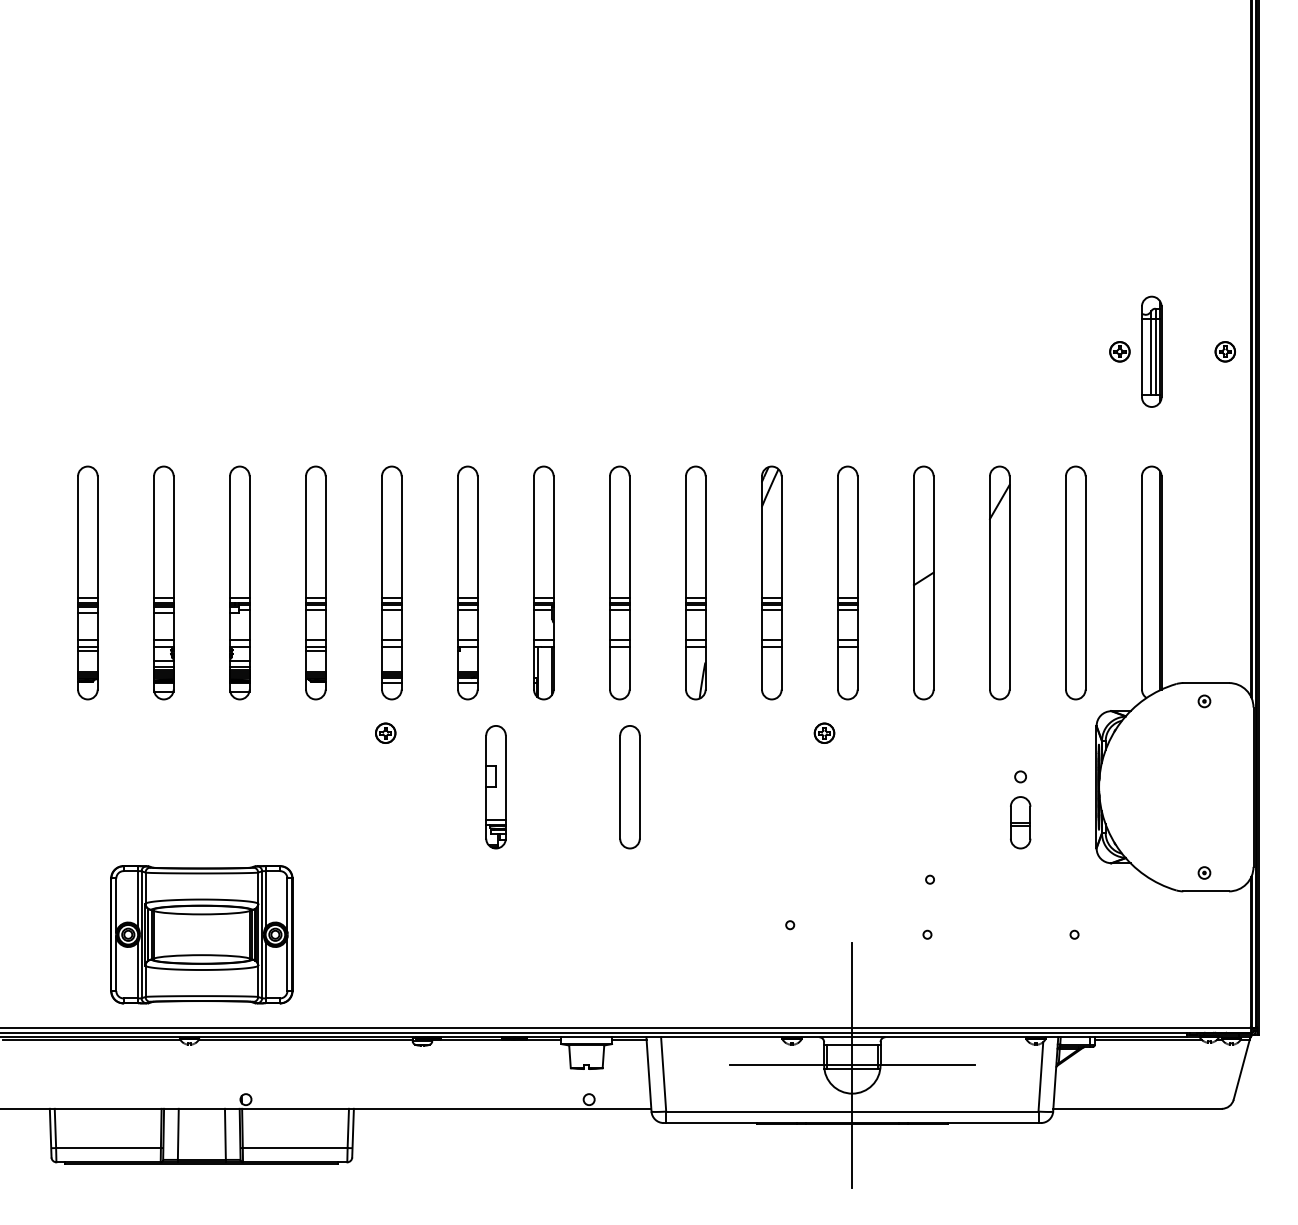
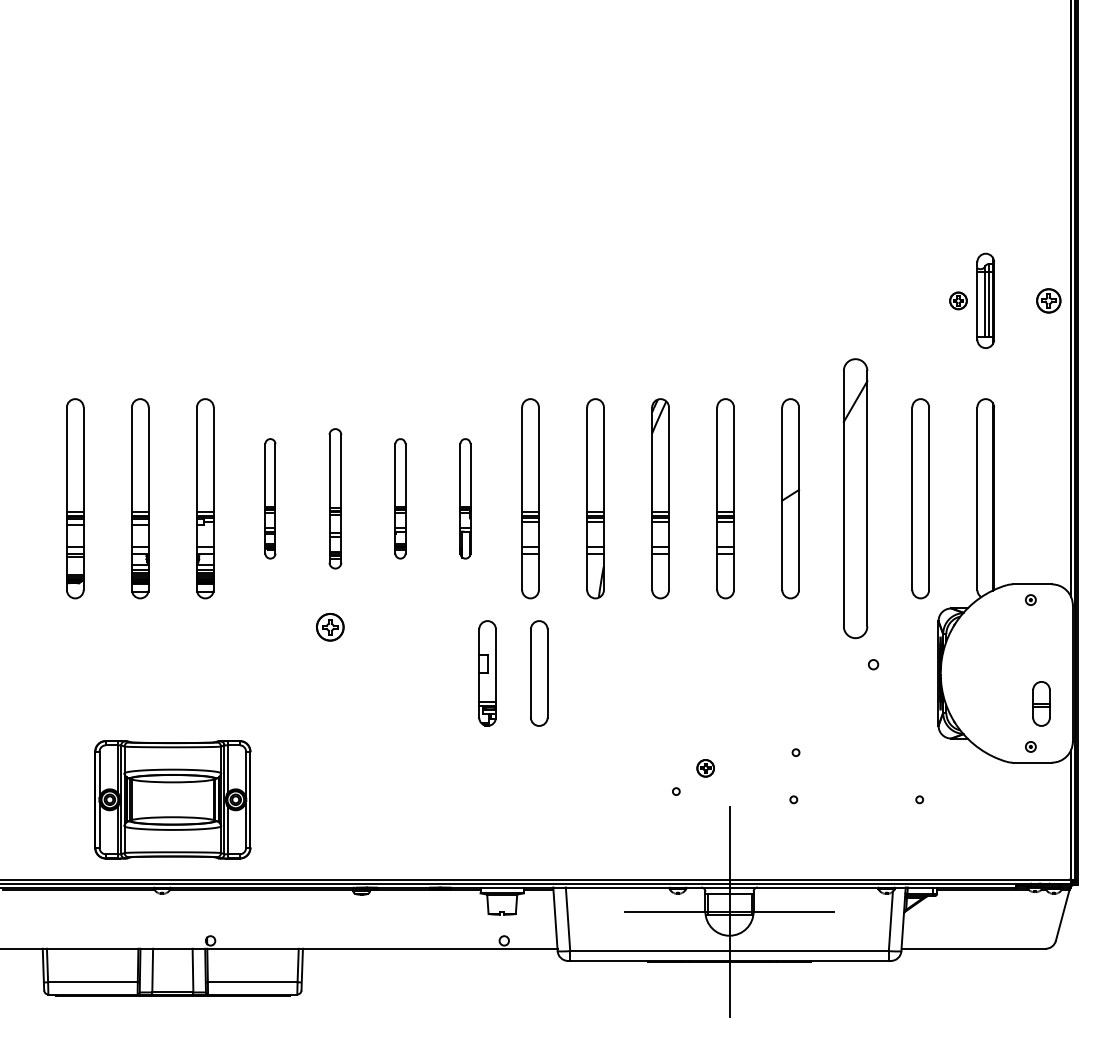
part: (1225, 351) -> (1048, 300), size x1.4
part: (315, 582) -> (270, 498), size x0.6
part: (391, 582) -> (335, 498), size x0.7
part: (467, 582) -> (400, 498), size x0.6
part: (543, 582) -> (465, 498), size x0.6
part: (999, 582) -> (855, 498), size x1.4
part: (384, 733) -> (329, 627), size x1.6
part: (824, 733) -> (705, 768), moved
part: (495, 787) -> (487, 673), moved
part: (1020, 822) -> (1041, 703), moved

